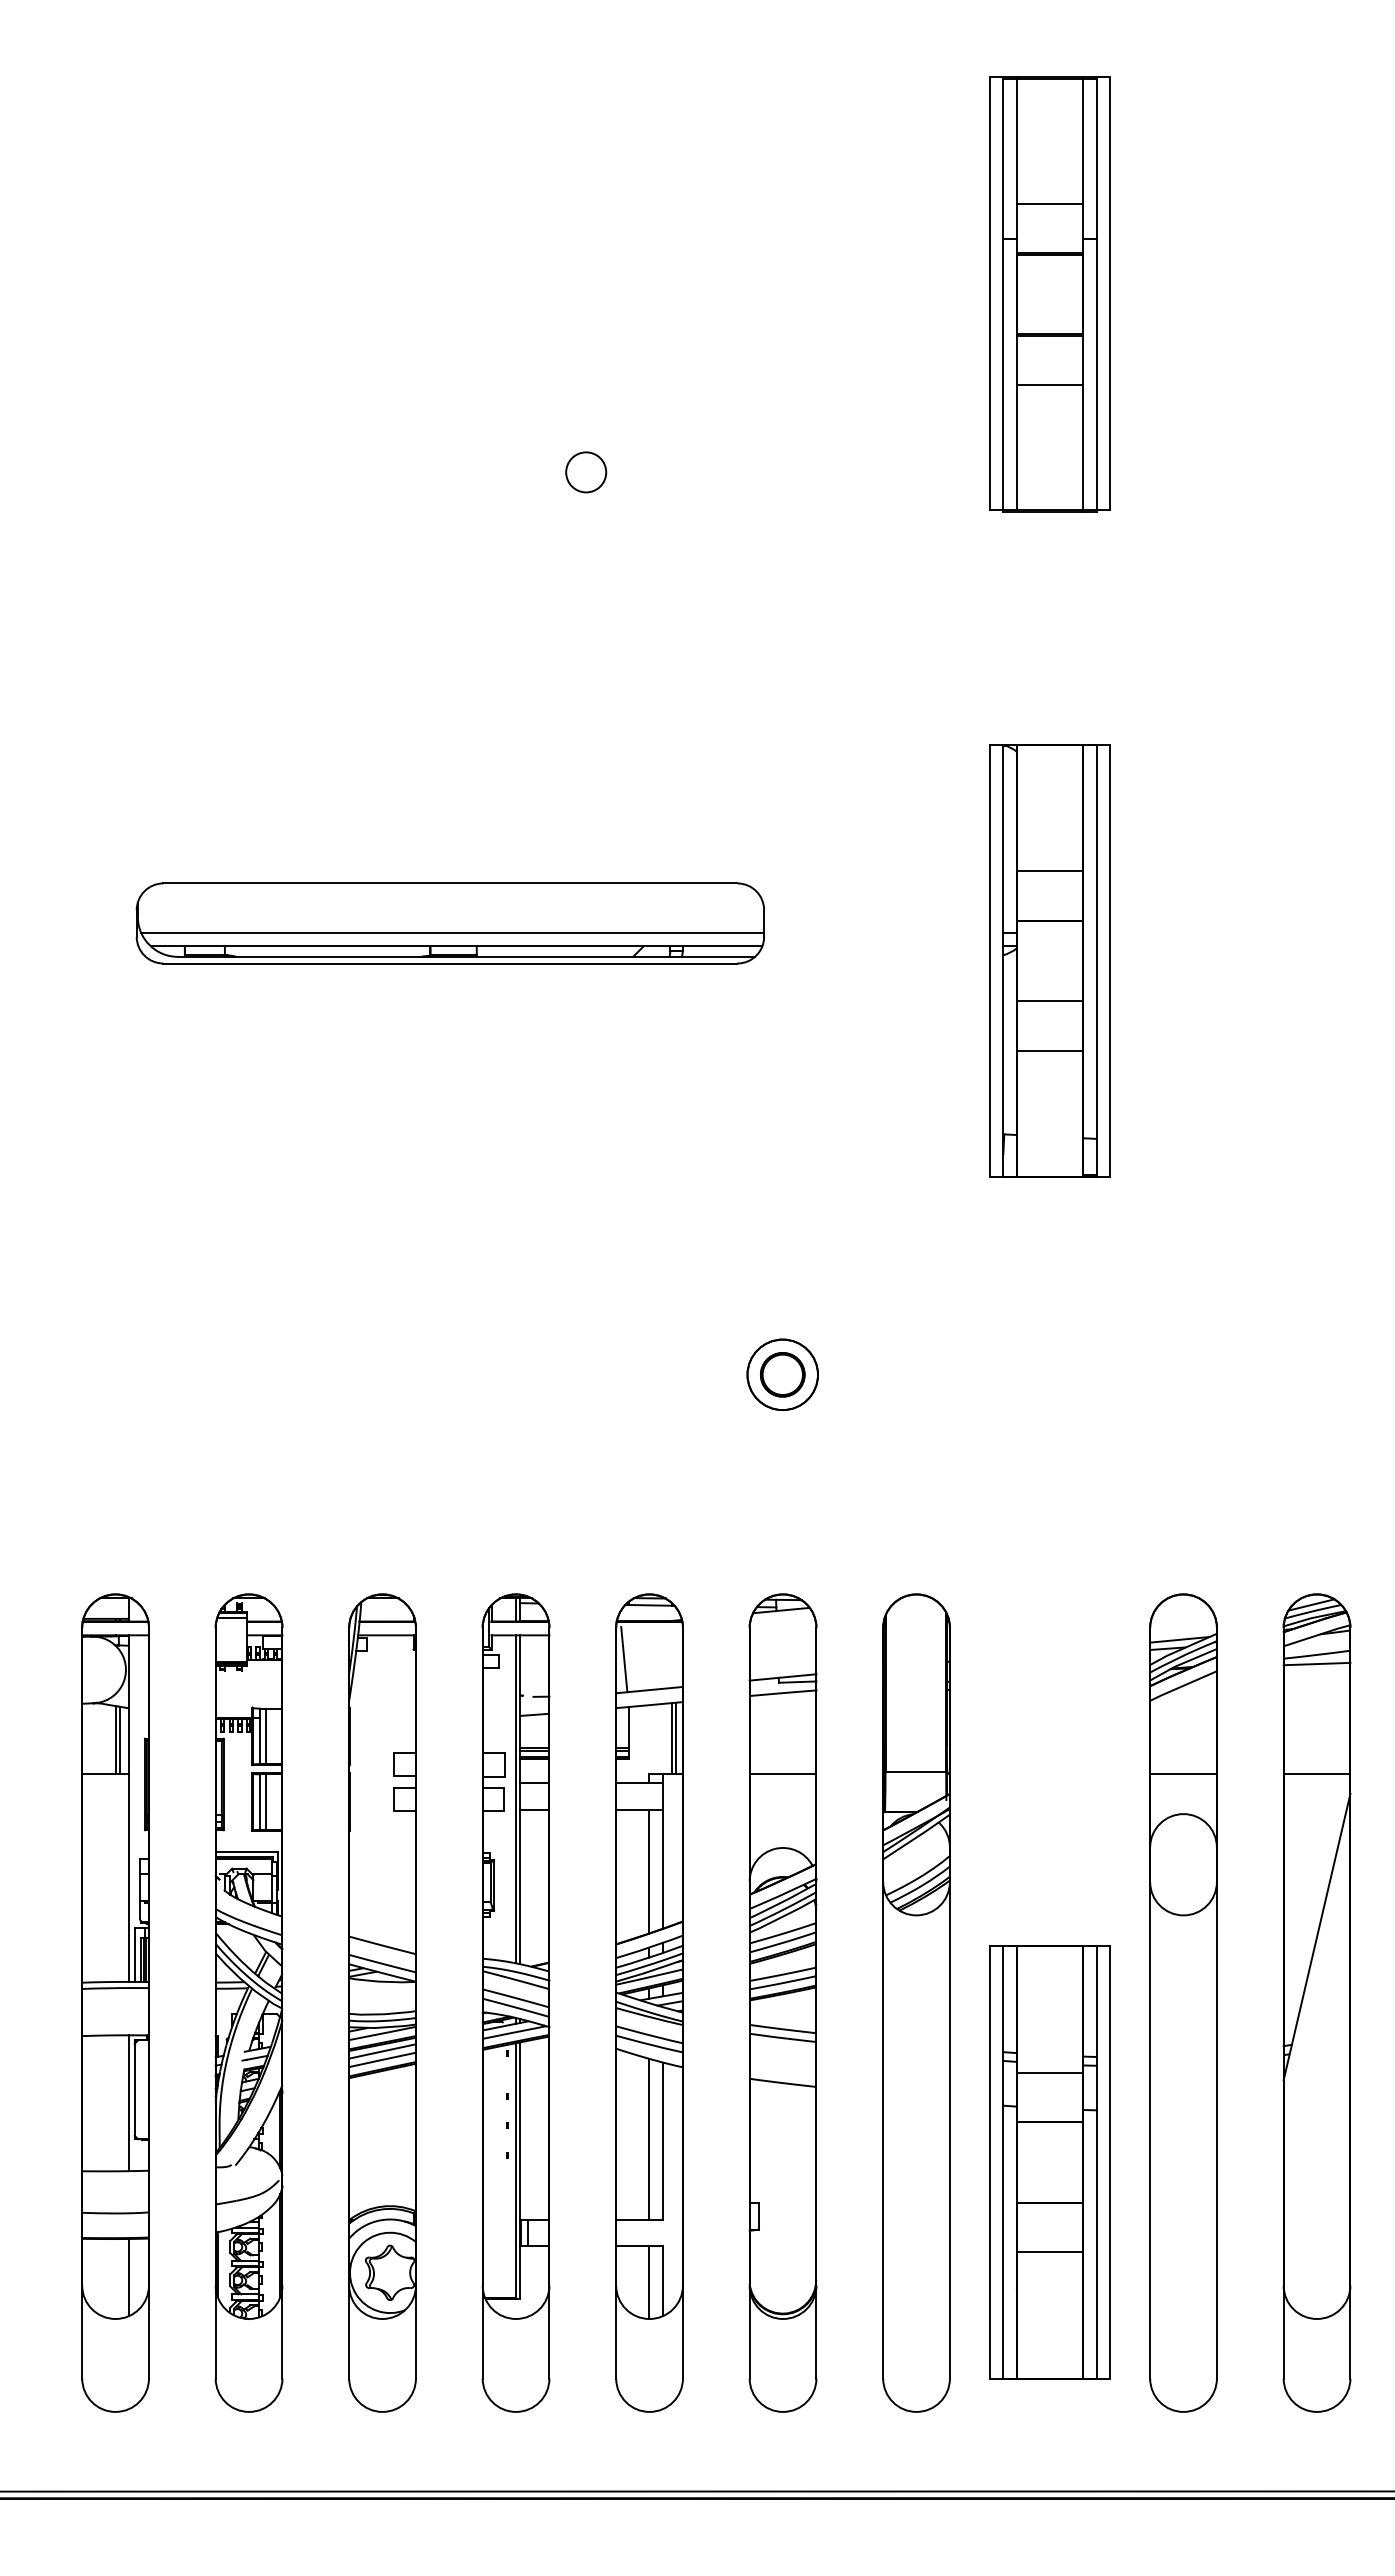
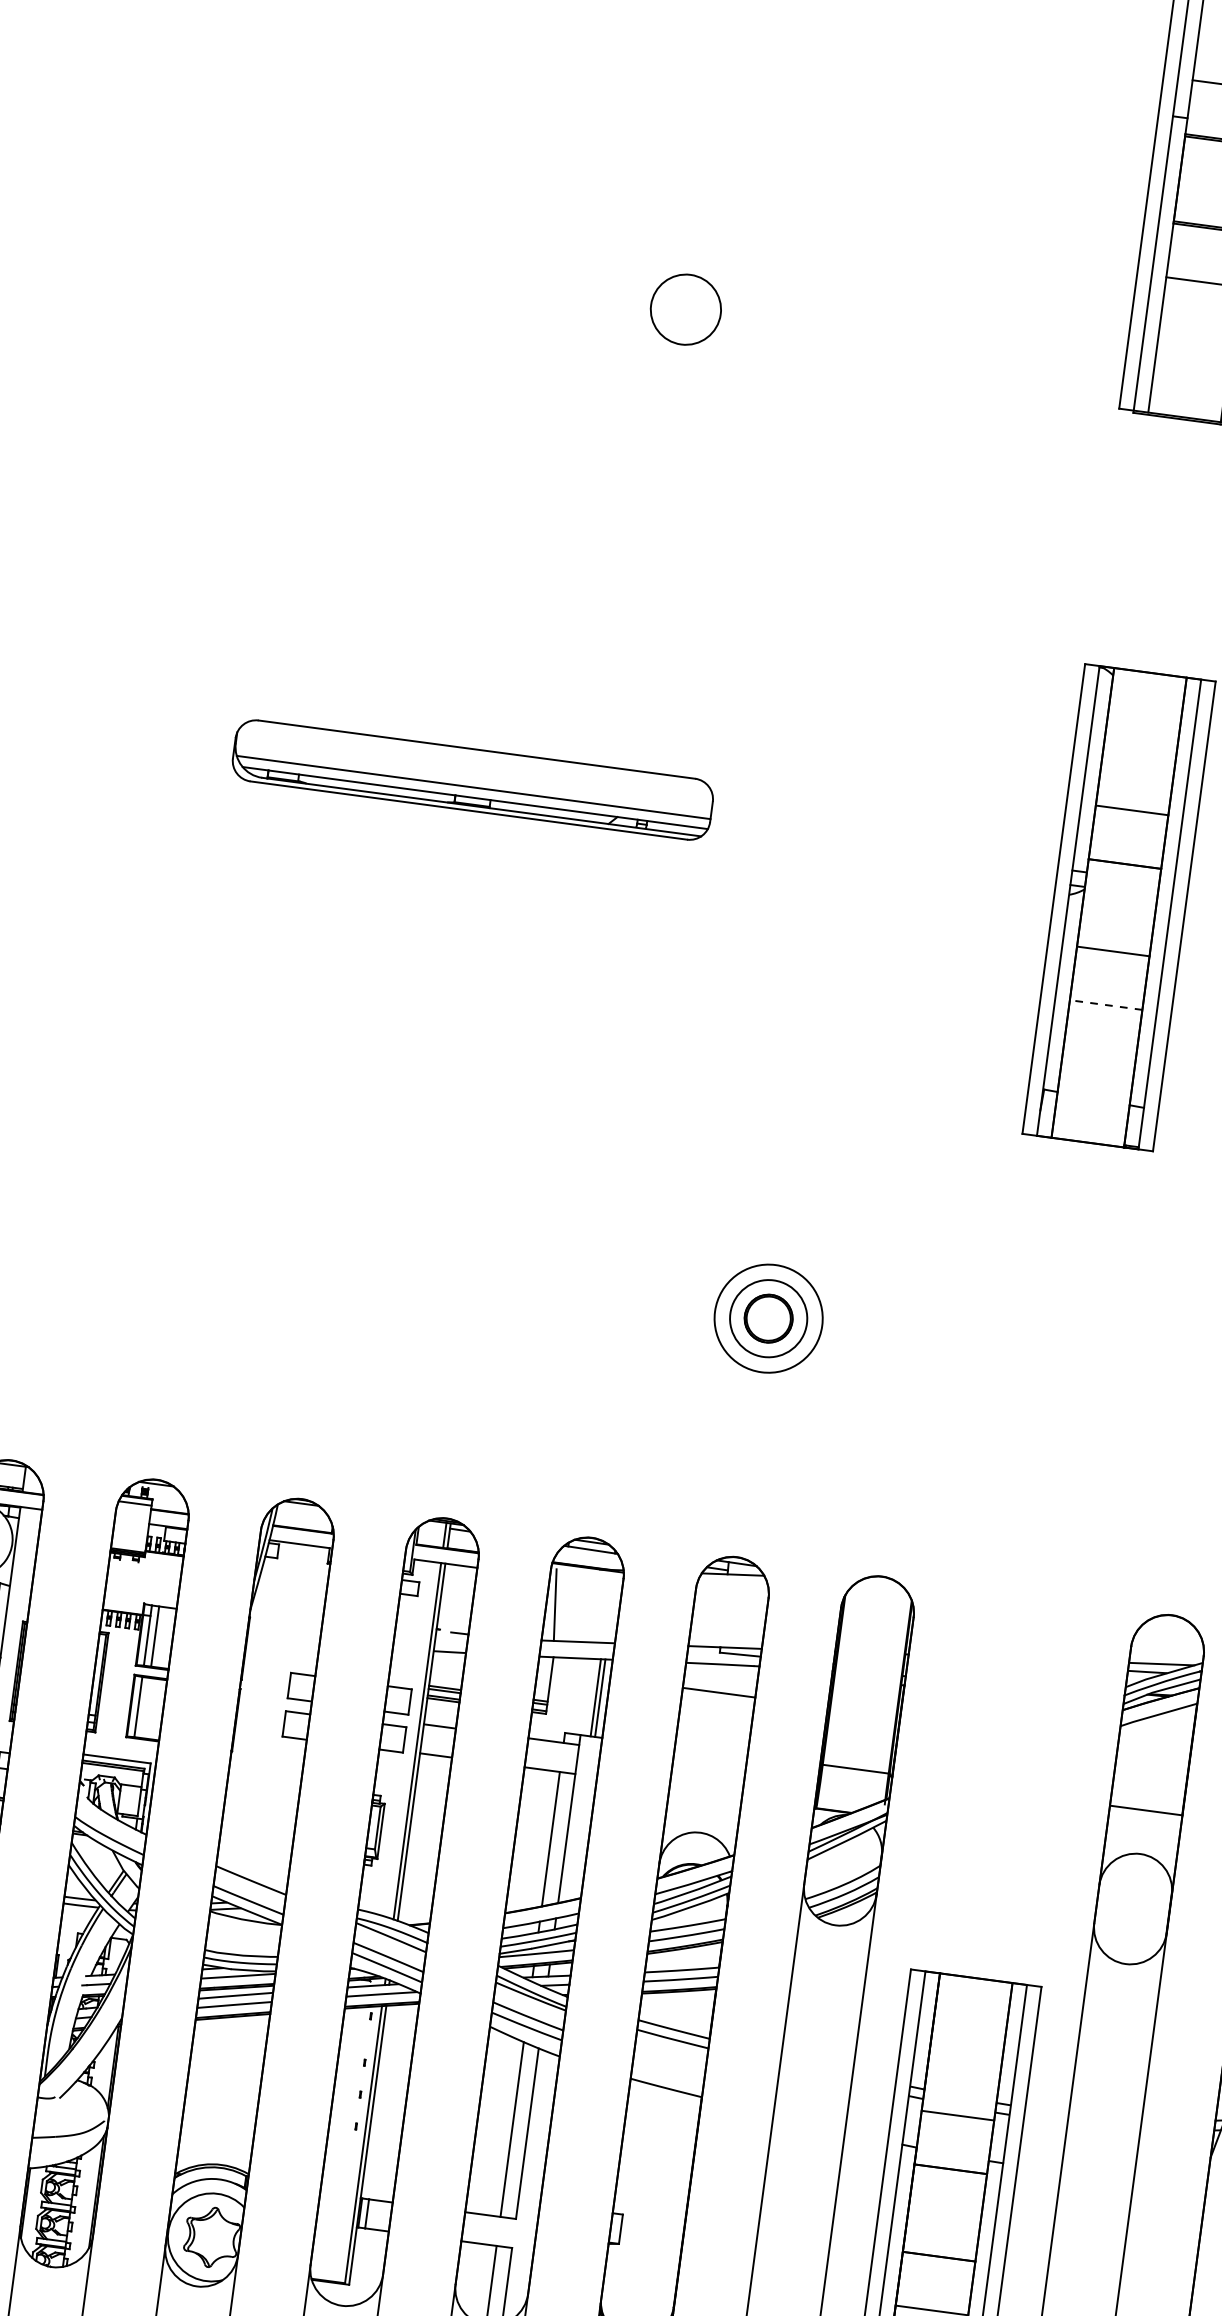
circle: (586, 472) -> (686, 309), size x1.6
part: (449, 923) -> (472, 779), size x0.7
line: (1049, 1050) -> (1105, 1004), solid -> dashed
circle: (782, 1374) -> (768, 1318), size x1.4
line: (782, 1774) -> (718, 1693), moved
line: (266, 1801) -> (145, 1707), removed

